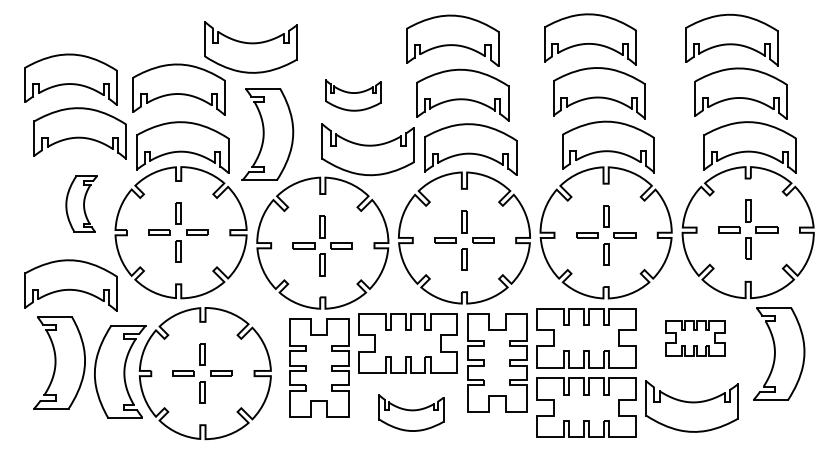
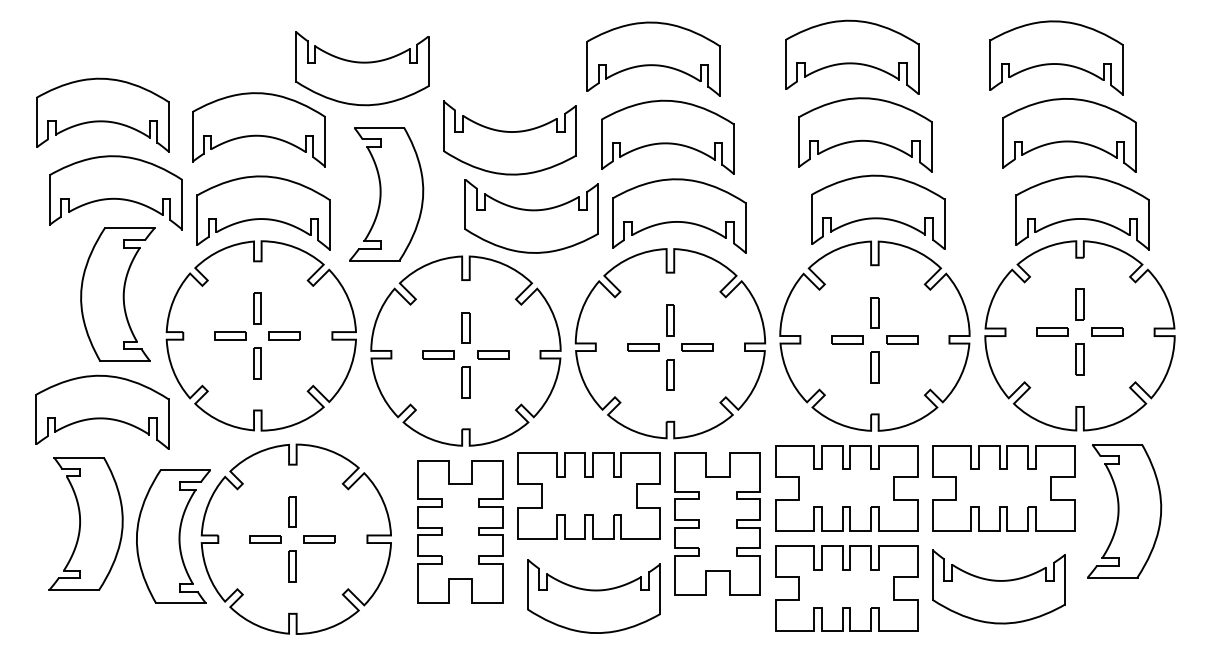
part: (352, 95) -> (508, 137), size x1.67
part: (81, 203) -> (117, 293), size x1.67
part: (695, 338) -> (1003, 488), size x1.67
part: (411, 413) -> (593, 596), size x1.43

